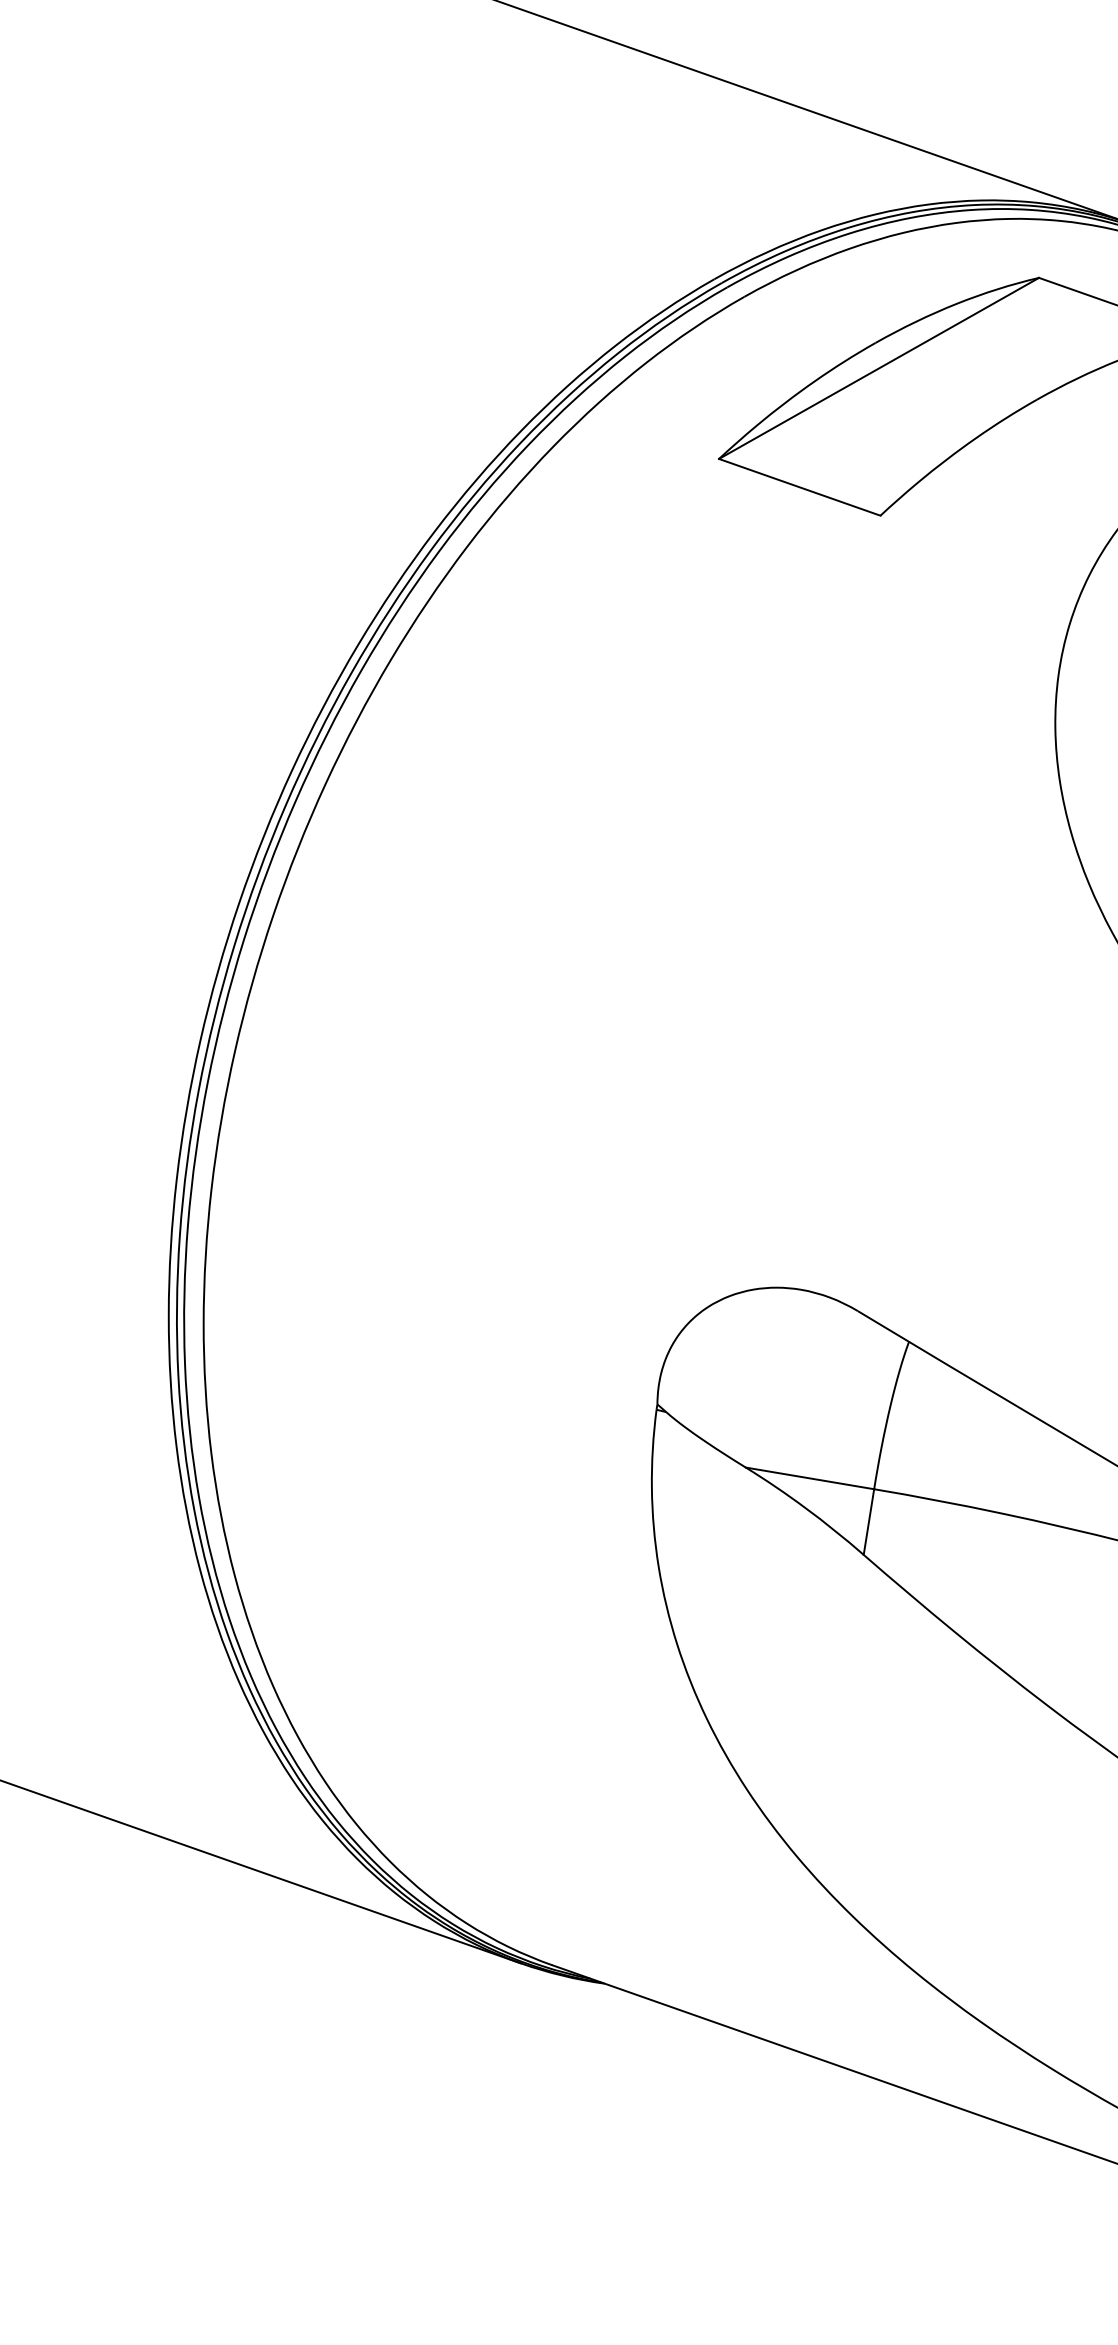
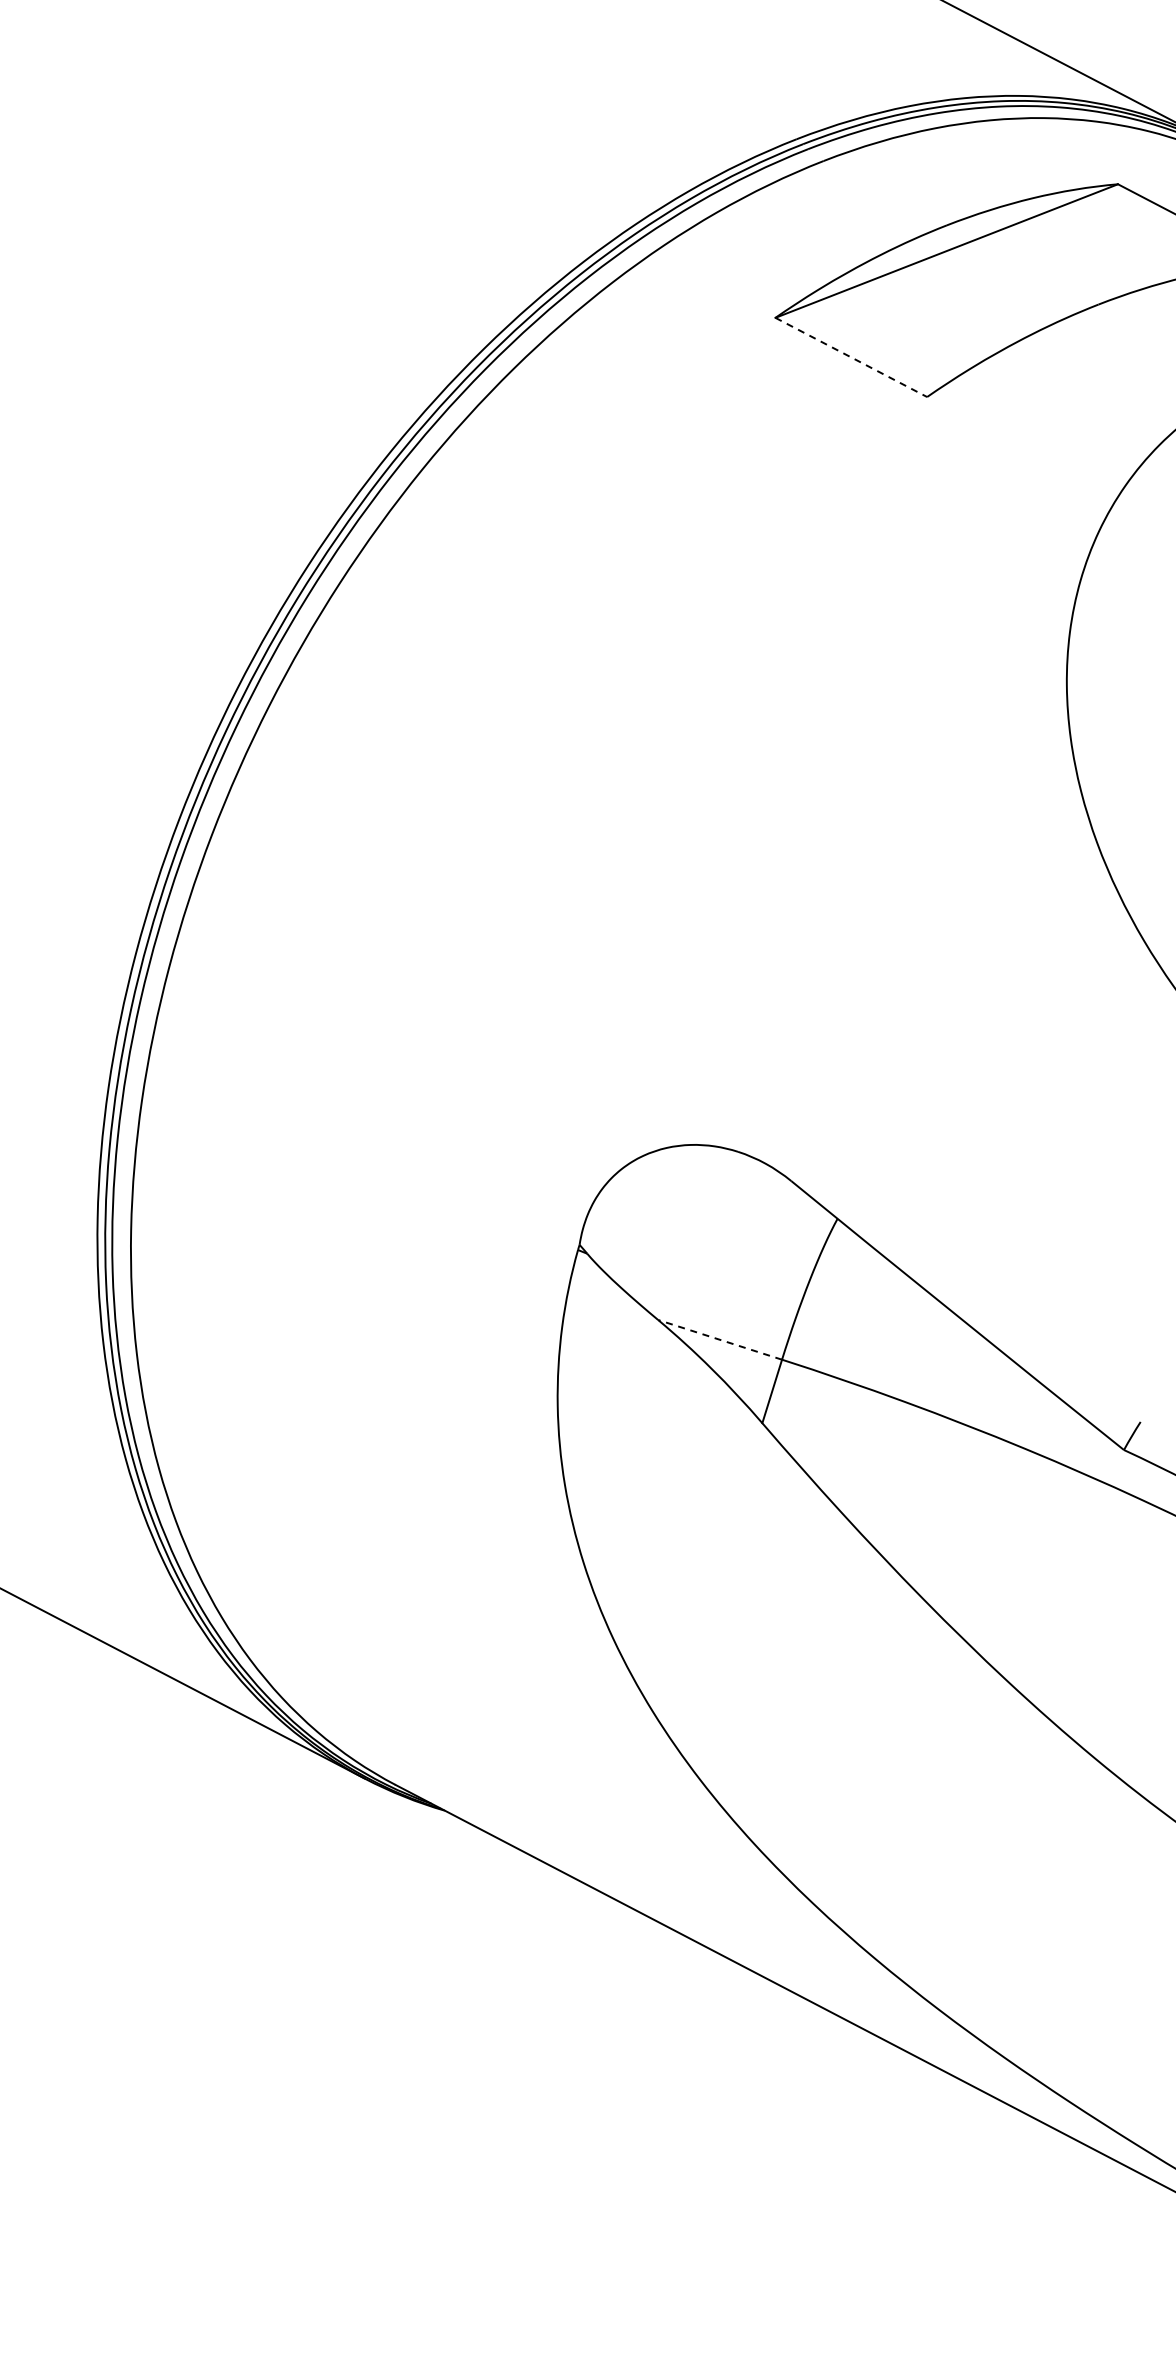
line: (799, 487) -> (851, 357), solid -> dashed
line: (809, 1478) -> (719, 1339), solid -> dashed

